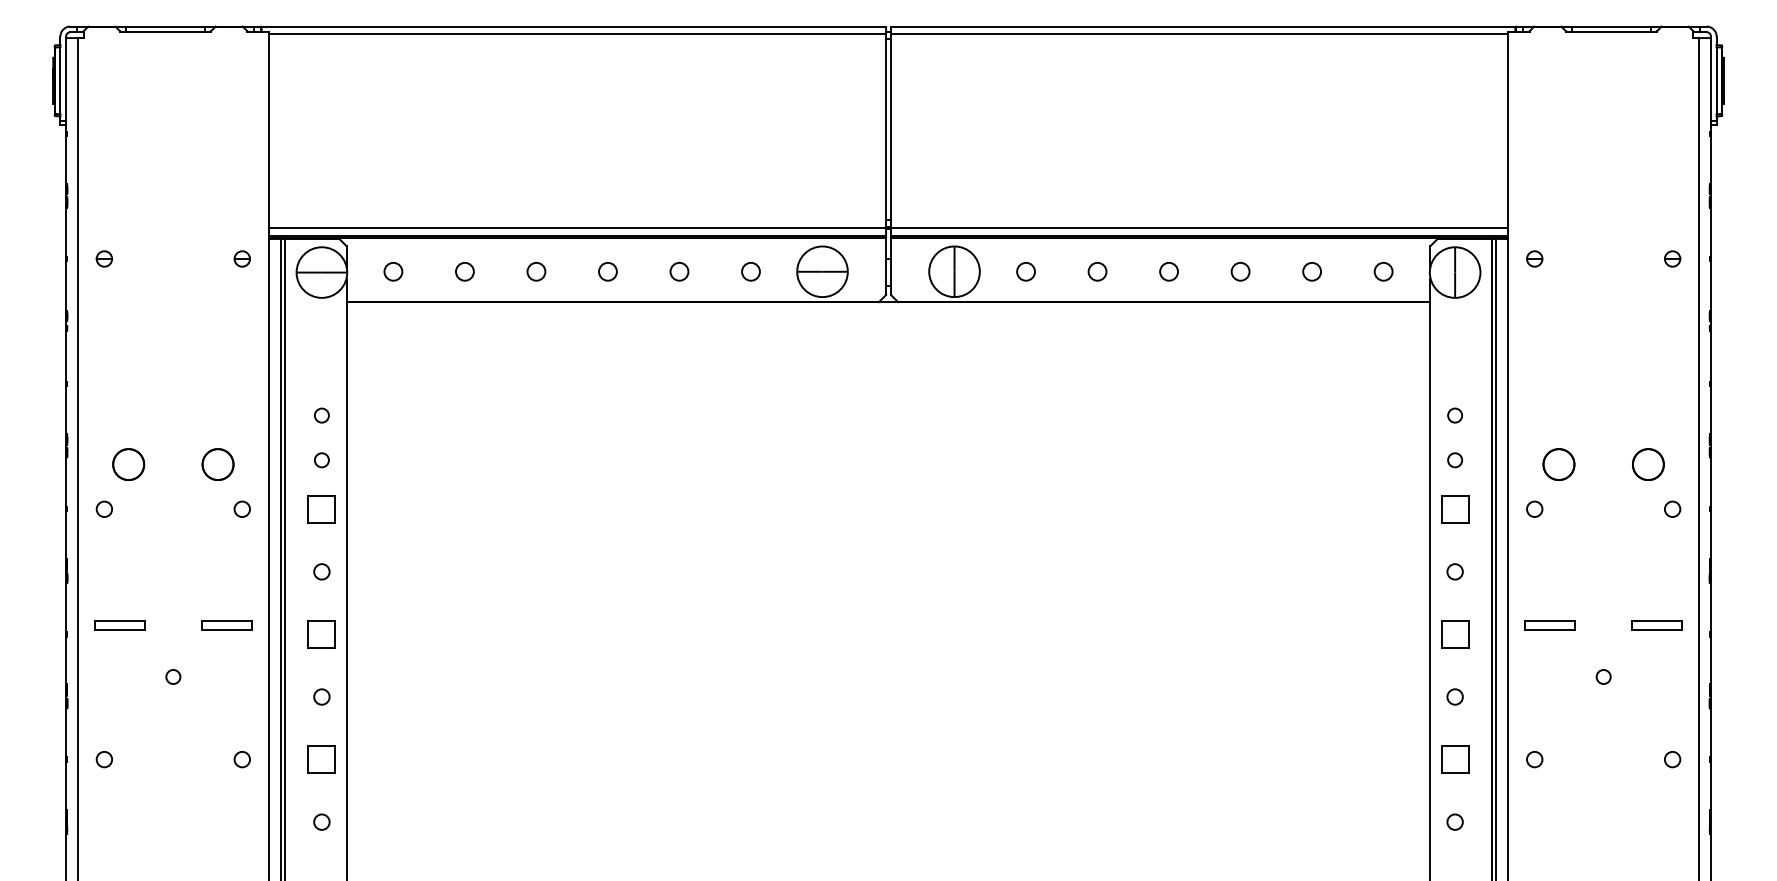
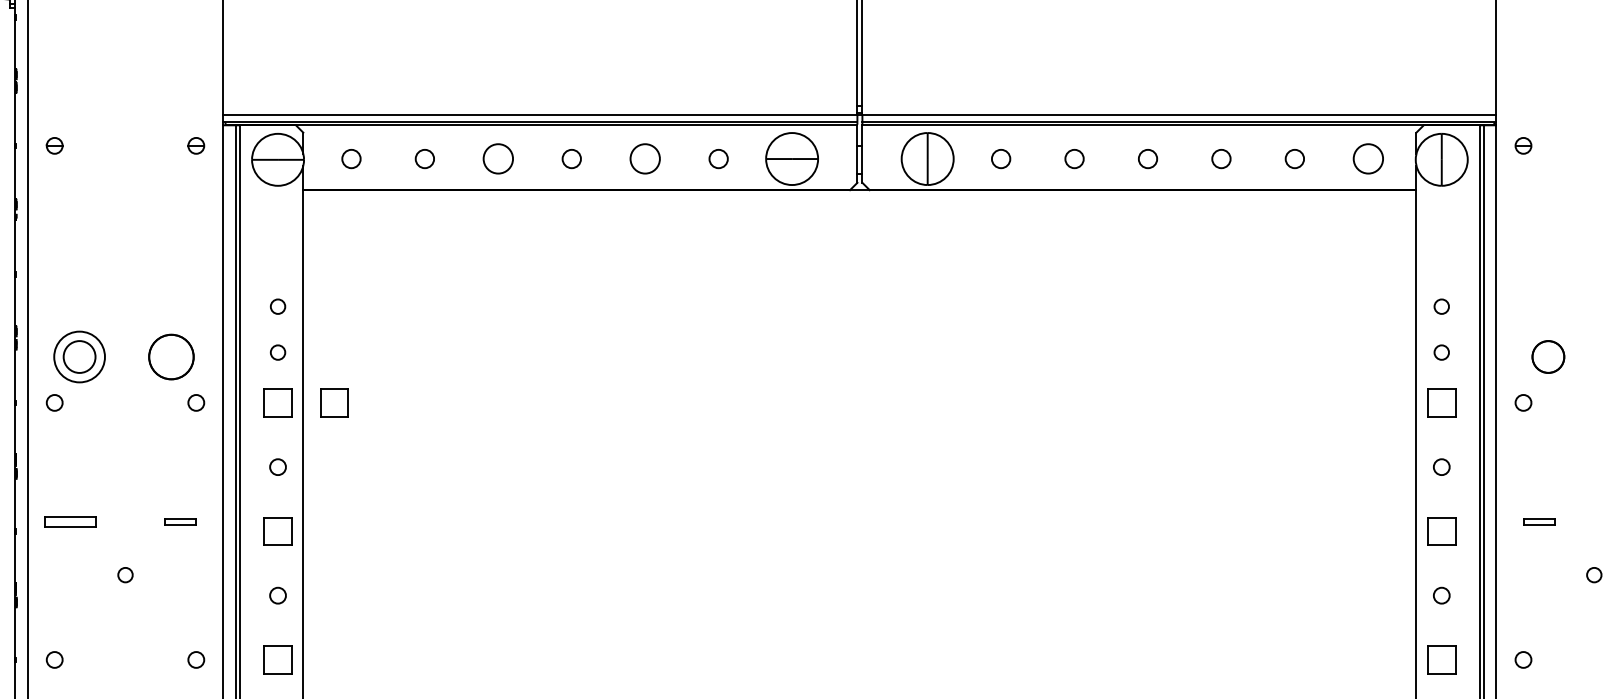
circle: (536, 271) -> (498, 158), size x1.6
circle: (679, 271) -> (645, 158), size x1.6
circle: (1383, 271) -> (1368, 158), size x1.6
circle: (128, 464) -> (79, 356), size x1.6
circle: (217, 464) -> (170, 356), size x1.4
part: (376, 509) -> (334, 403), added
part: (226, 625) -> (180, 522), size x0.6
part: (1549, 625) -> (1538, 522), size x0.6

